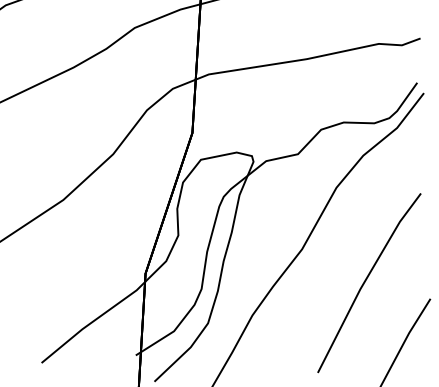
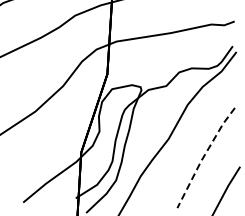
line: (364, 282) -> (203, 157), solid -> dashed

